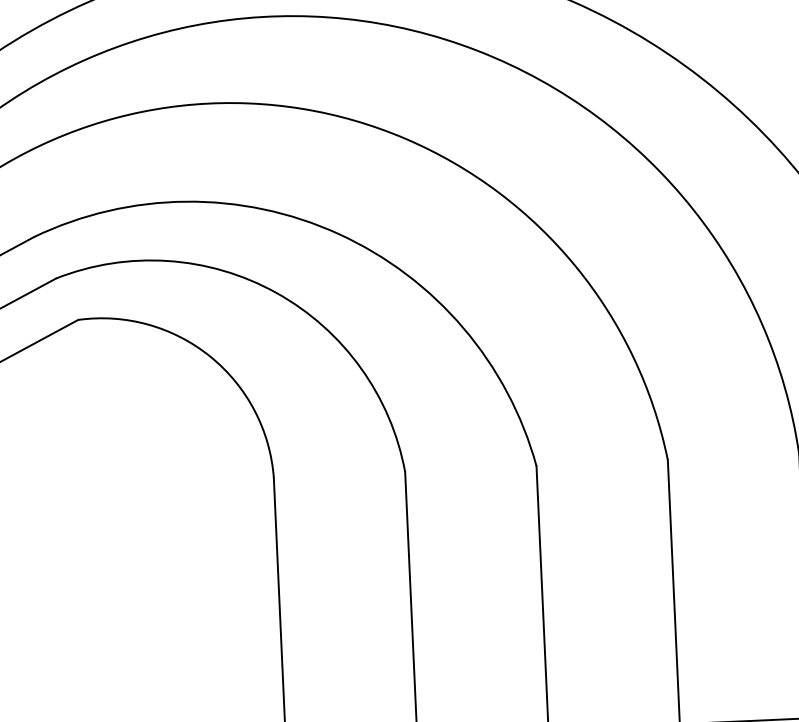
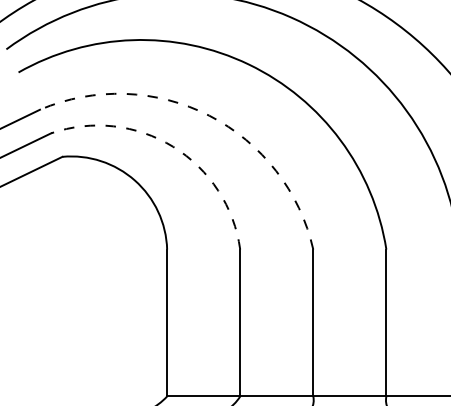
arc: (339, 233) -> (209, 115), solid -> dashed
arc: (276, 292) -> (173, 146), solid -> dashed

